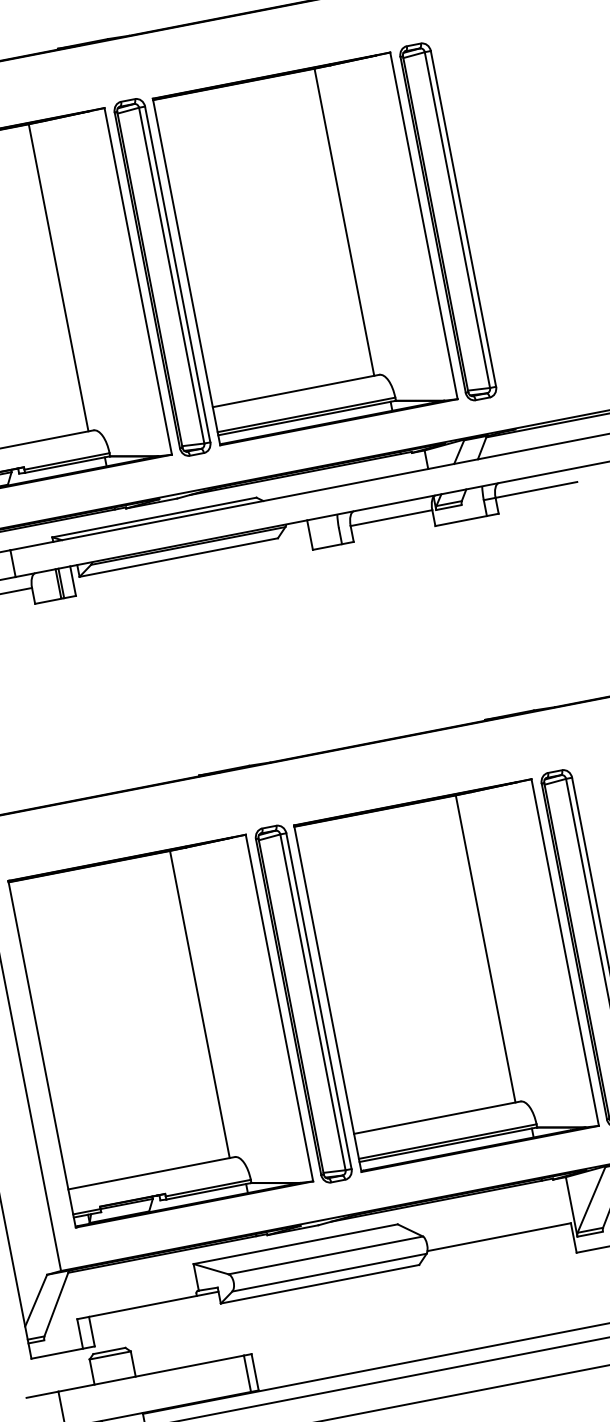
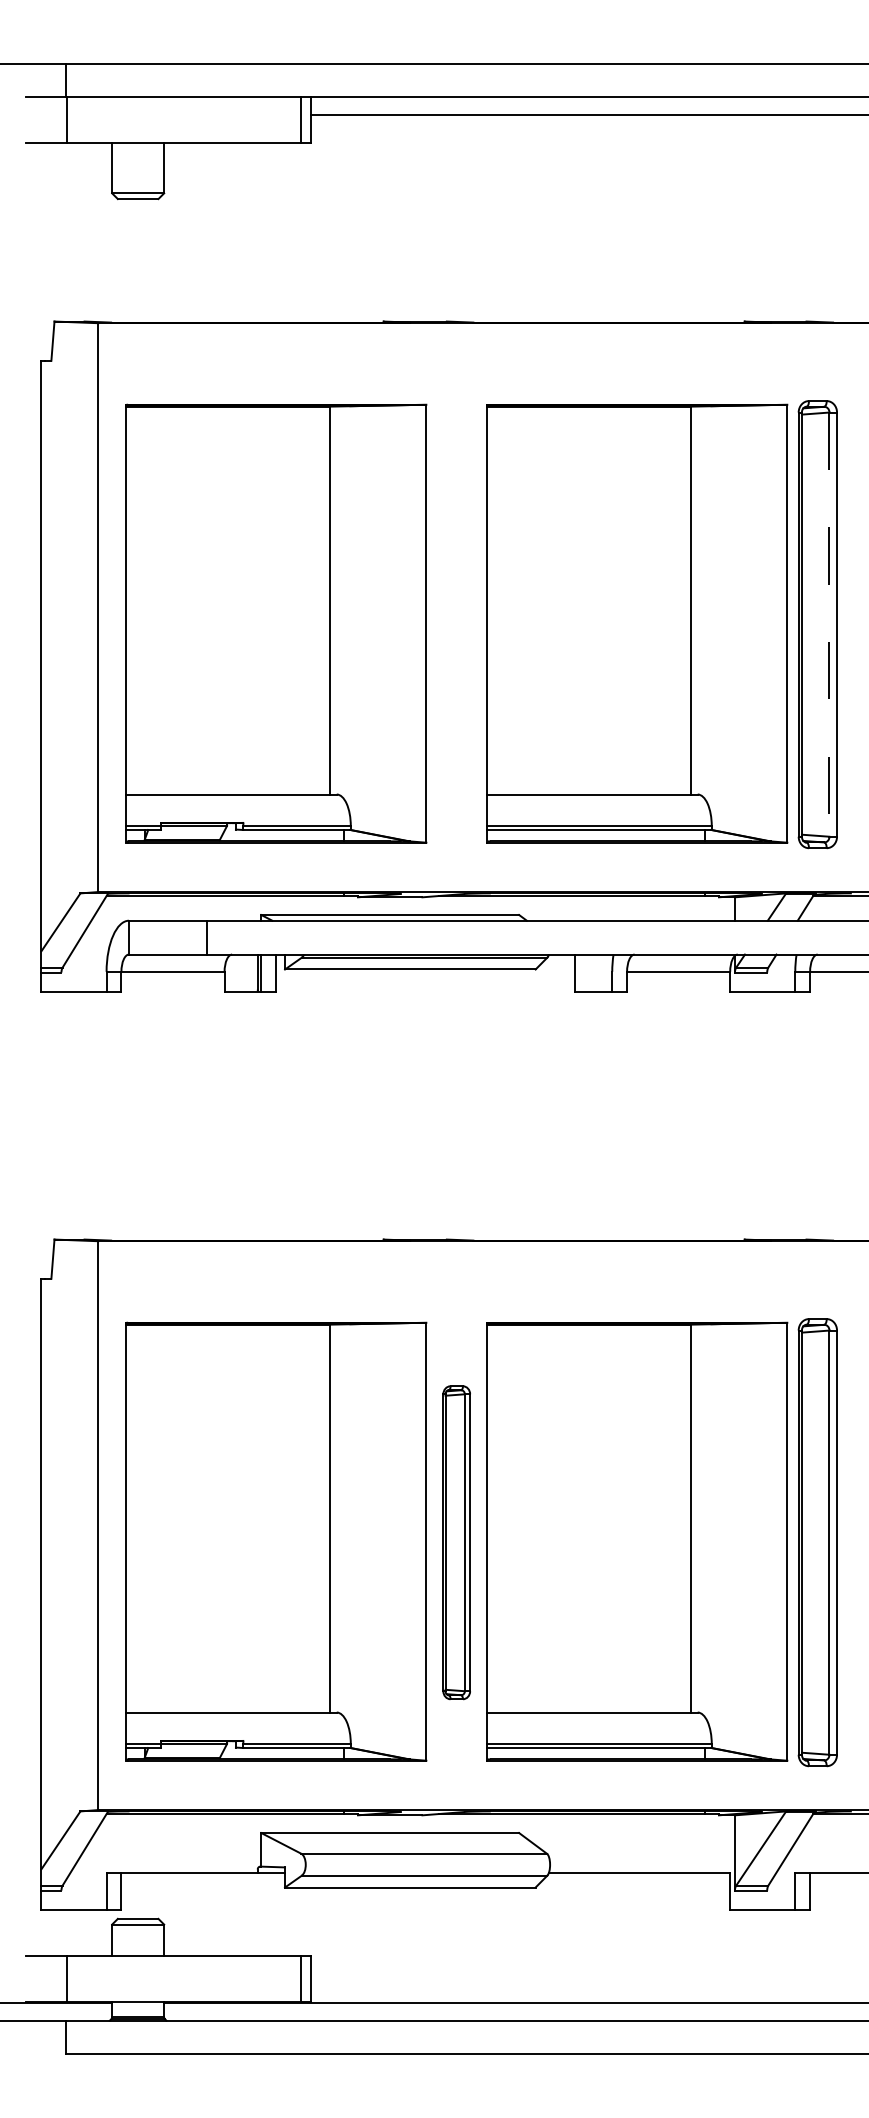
line: (457, 220) -> (829, 625), solid -> dashed
part: (162, 277) -> (456, 624), removed
part: (303, 1004) -> (456, 1542), size x0.7

